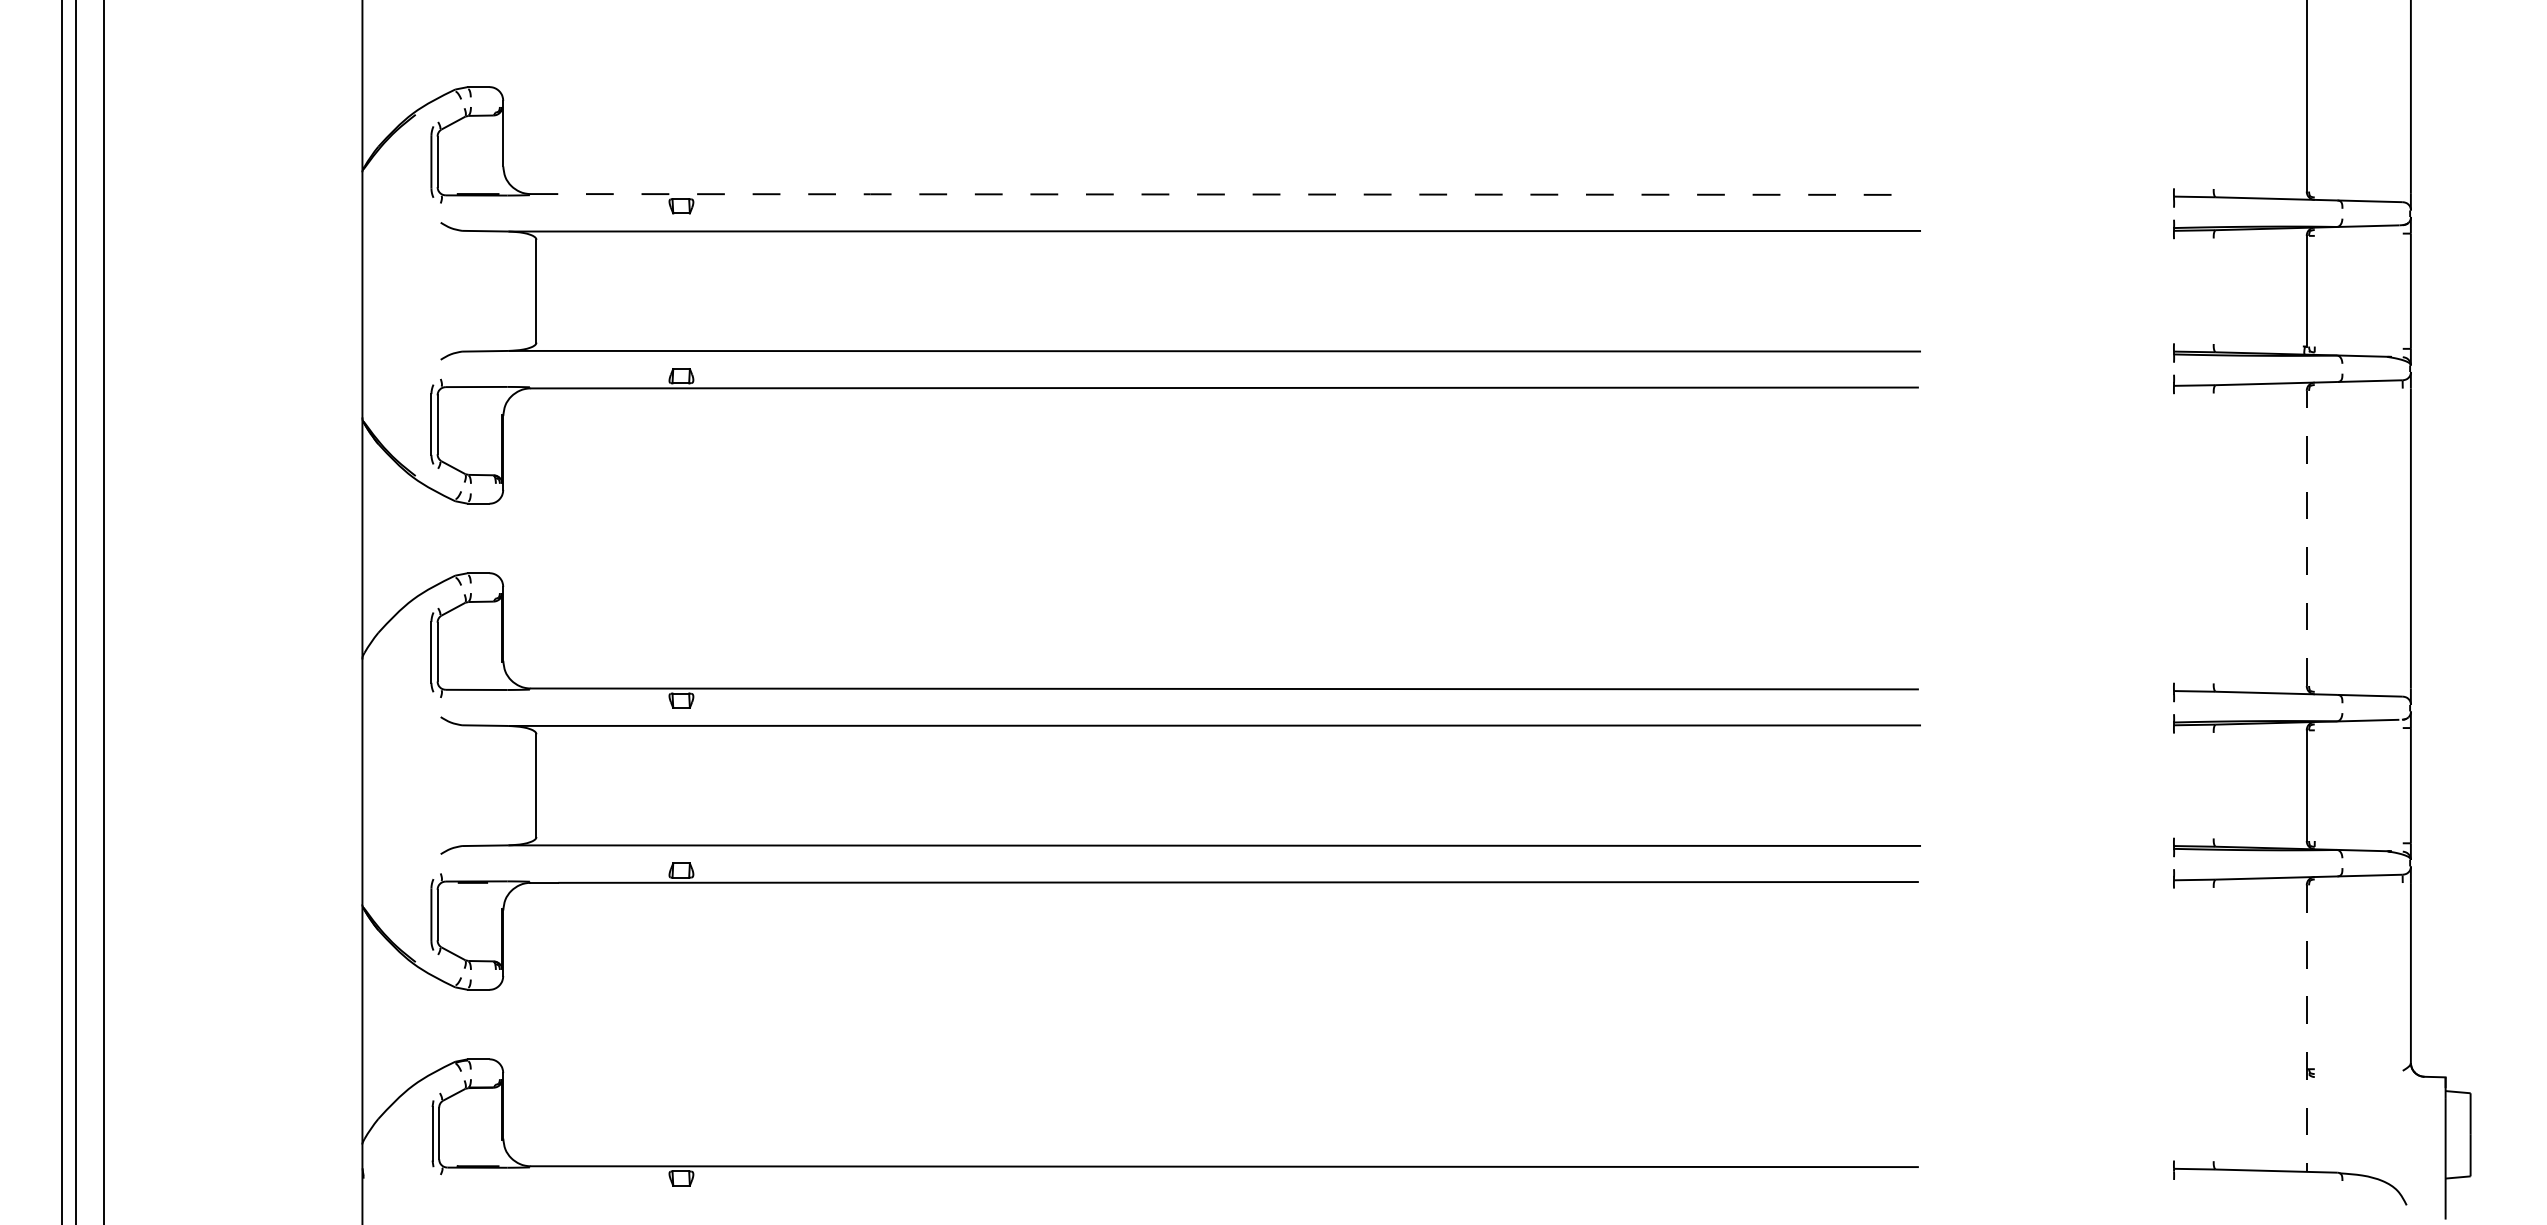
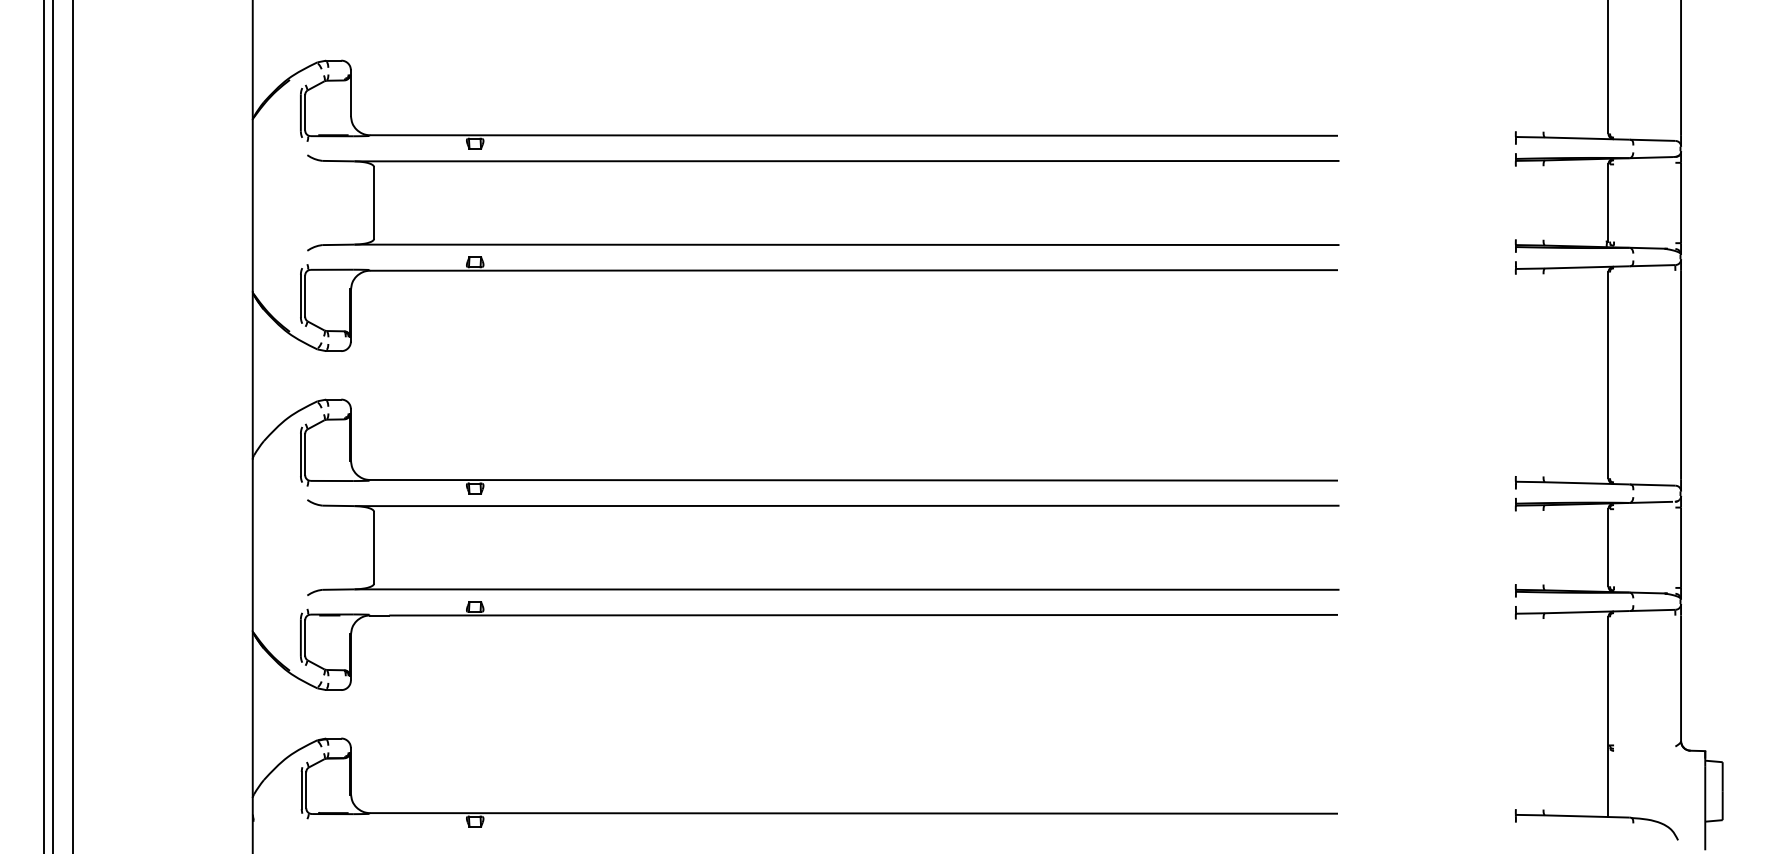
line: (1224, 194) -> (853, 135), dashed -> solid
line: (2306, 538) -> (1608, 375), dashed -> solid
line: (2306, 1029) -> (1608, 717), dashed -> solid

